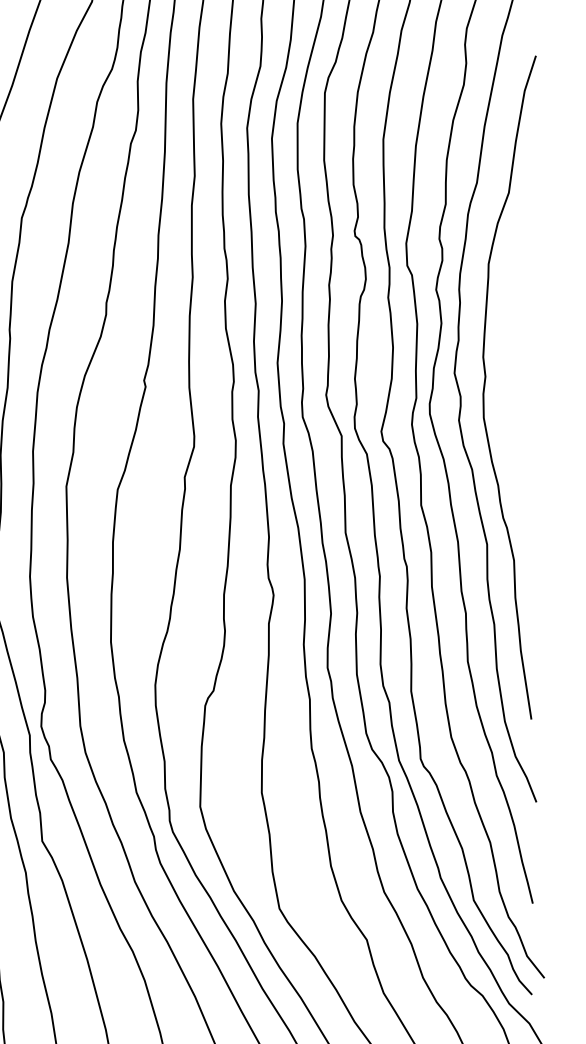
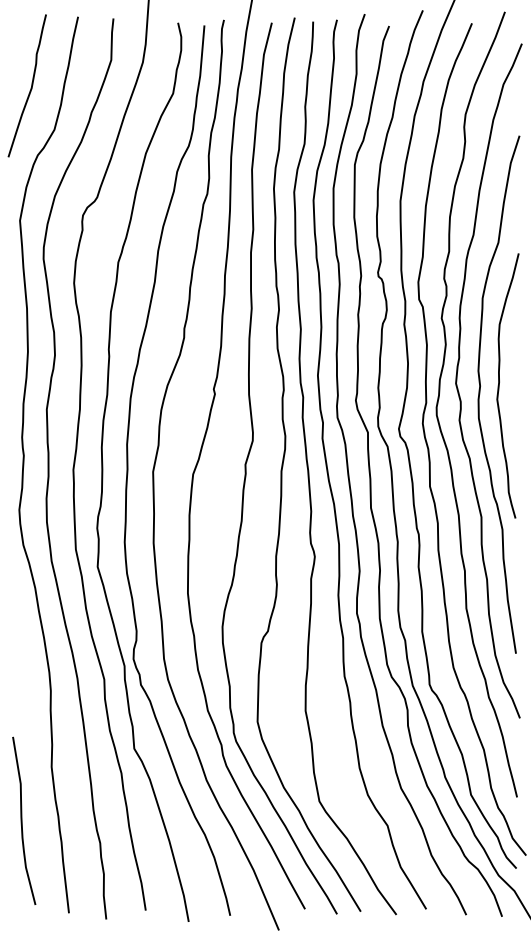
part: (510, 375) -> (499, 385), added

